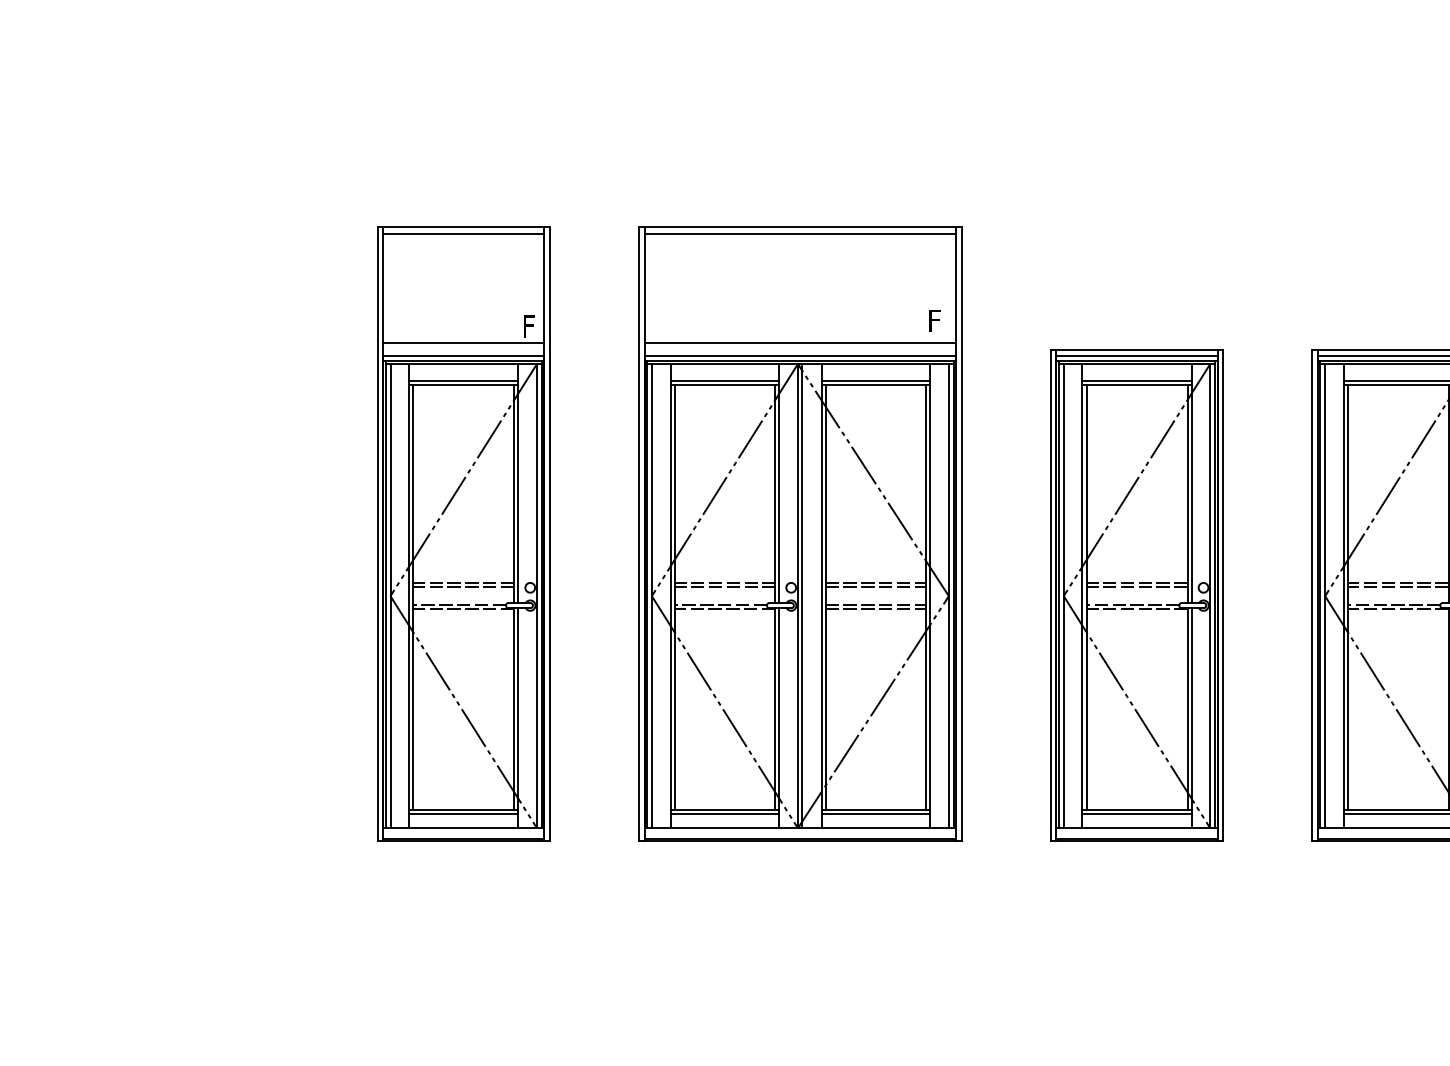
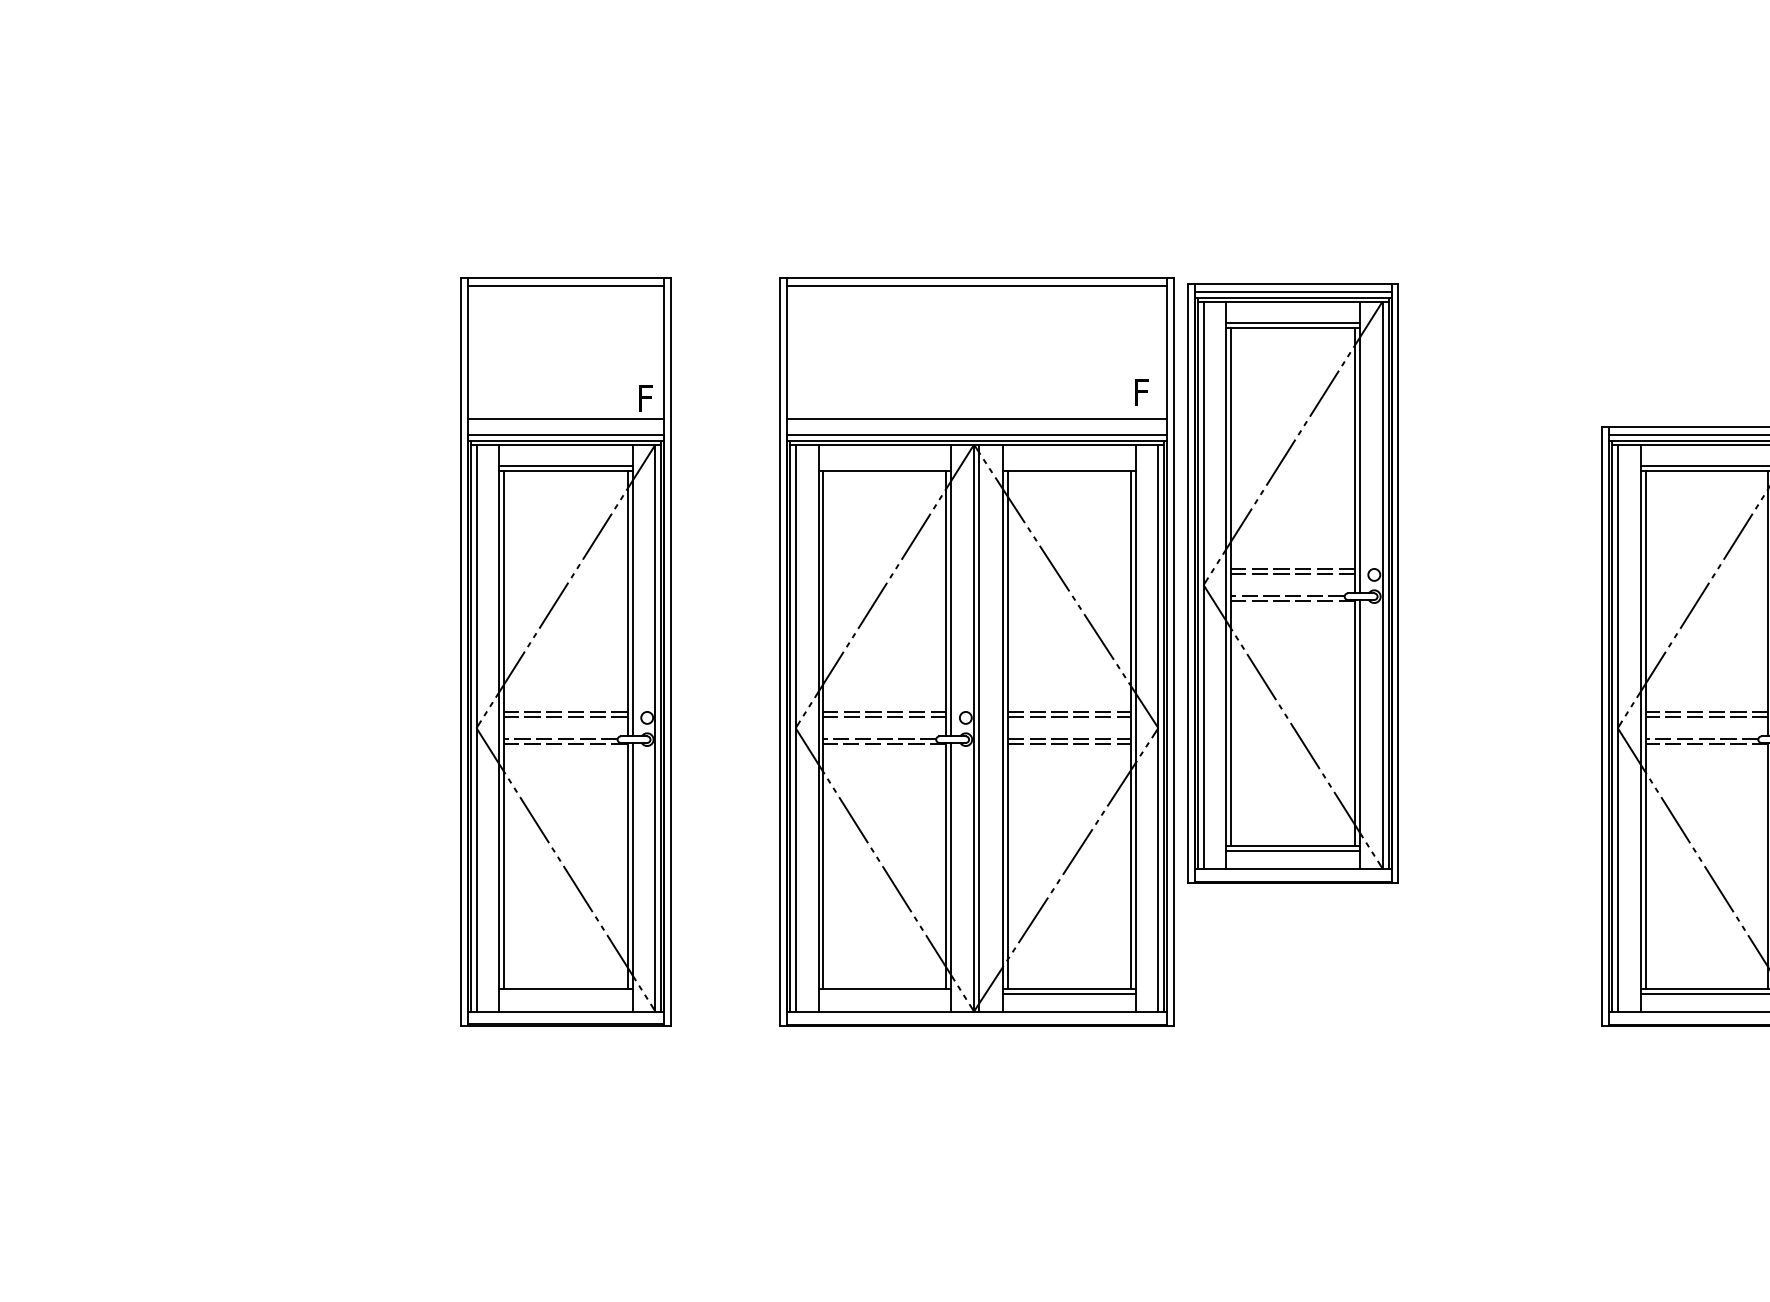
line: (724, 381) -> (884, 465), removed
line: (875, 381) -> (1068, 465), removed
part: (1136, 594) -> (1292, 583), moved
line: (463, 813) -> (565, 993), removed
line: (724, 813) -> (884, 993), removed

